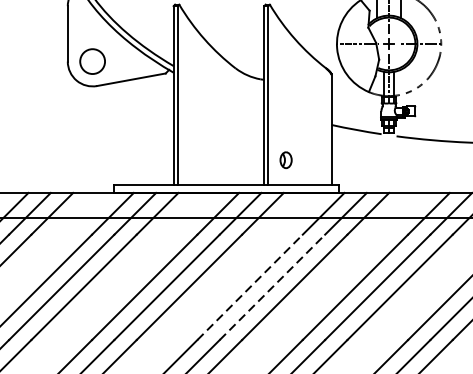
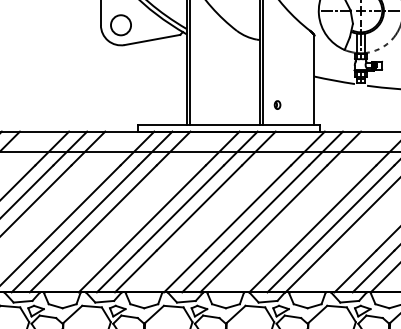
part: (285, 159) -> (277, 104), size x0.62
line: (250, 286) -> (248, 207), dashed -> solid
line: (272, 286) -> (266, 207), dashed -> solid

